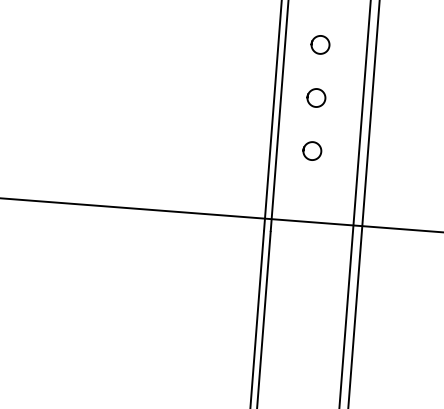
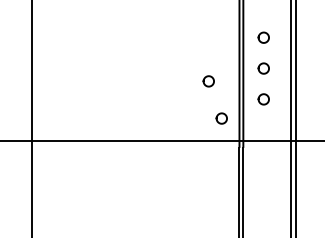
curve: (214, 115) -> (205, 83), added
curve: (232, 174) -> (218, 116), added

